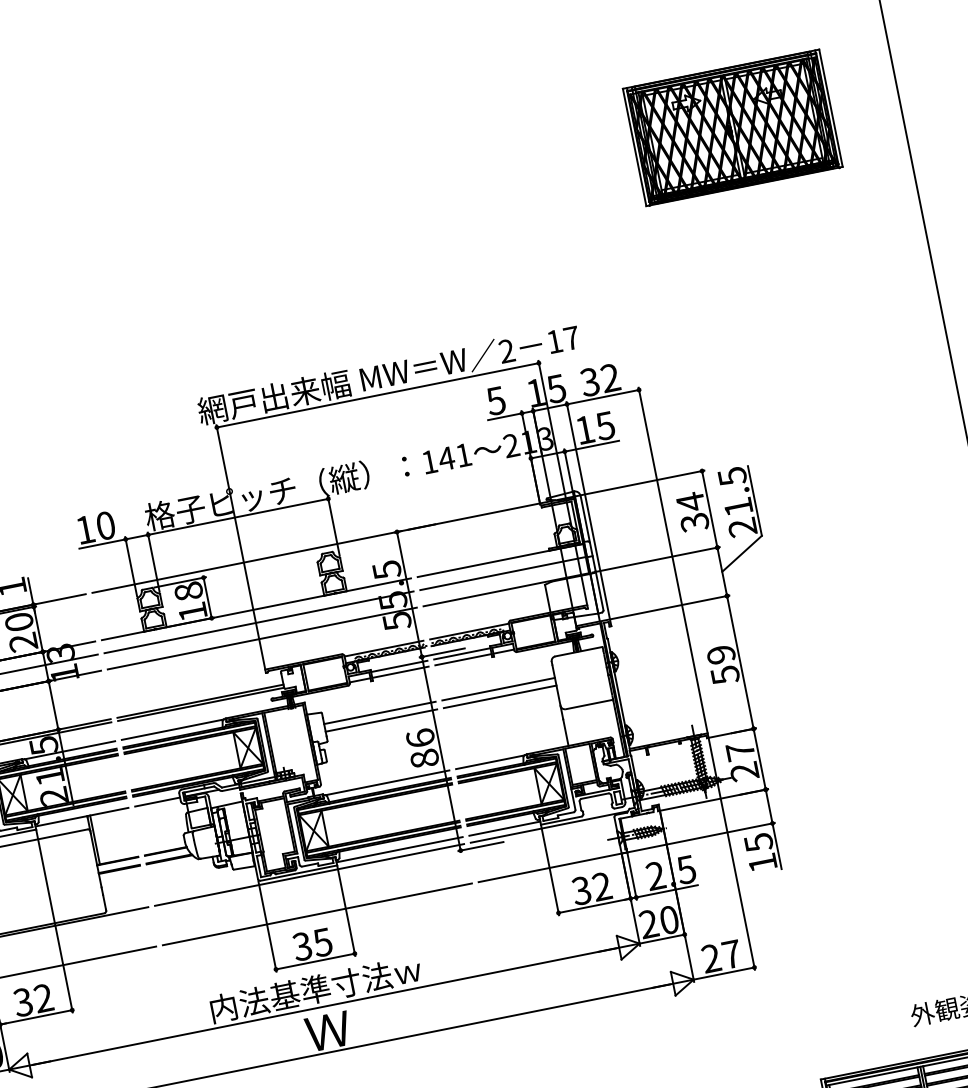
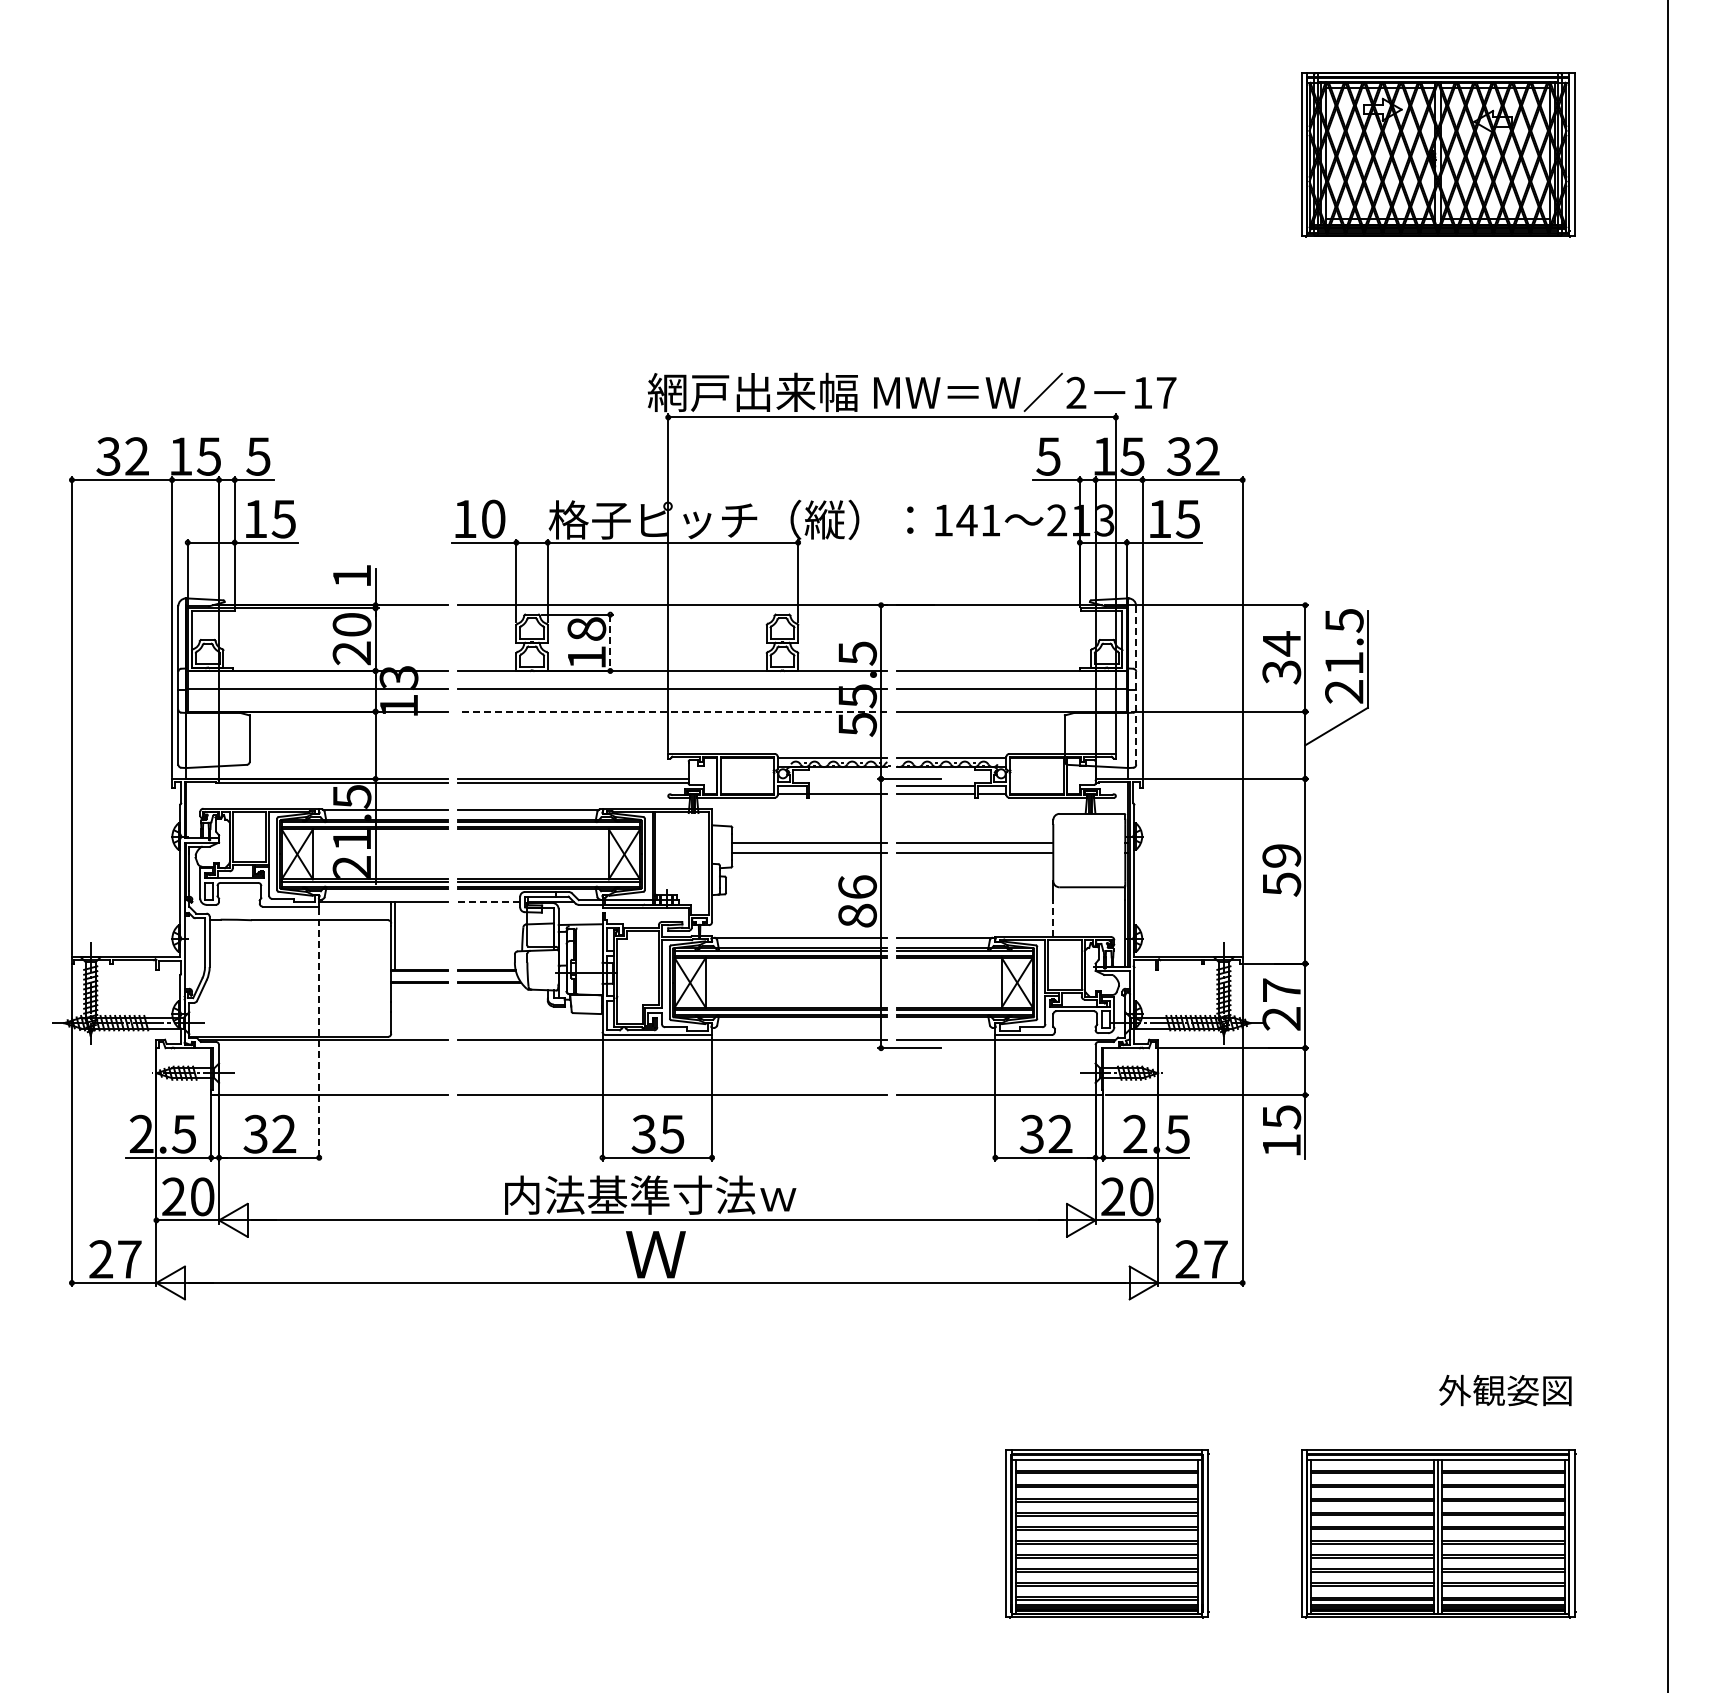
line: (592, 553) -> (1136, 685), solid -> dashed
line: (207, 598) -> (610, 643), solid -> dashed
line: (262, 638) -> (672, 711), solid -> dashed
line: (399, 666) -> (848, 785), removed
line: (566, 732) -> (1053, 918), solid -> dashed
line: (158, 802) -> (489, 902), solid -> dashed
line: (504, 828) -> (945, 1030), removed
line: (399, 849) -> (799, 1030), removed
line: (54, 922) -> (319, 1035), solid -> dashed

